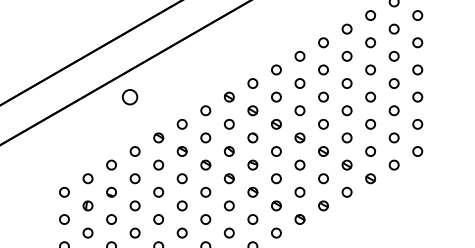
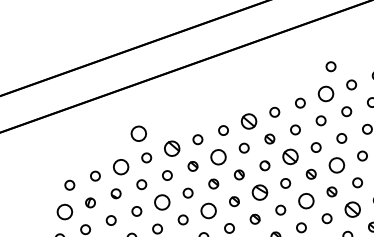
circle: (299, 28) -> (330, 66), added
circle: (299, 56) -> (325, 94), size x1.6
part: (229, 96) -> (249, 120), size x1.6
circle: (130, 97) -> (139, 134), moved
part: (276, 123) -> (290, 155), size x1.6
circle: (323, 123) -> (337, 164), size x1.6
part: (158, 137) -> (172, 148), size x1.6
circle: (205, 137) -> (218, 156), size x1.6
circle: (111, 164) -> (121, 166), size x1.6
part: (252, 164) -> (259, 191), size x1.6
circle: (299, 164) -> (306, 200), size x1.6
part: (346, 164) -> (352, 208), size x1.6
circle: (158, 191) -> (162, 201), size x1.6
circle: (205, 191) -> (208, 209), size x1.6
circle: (64, 219) -> (64, 212), size x1.6

